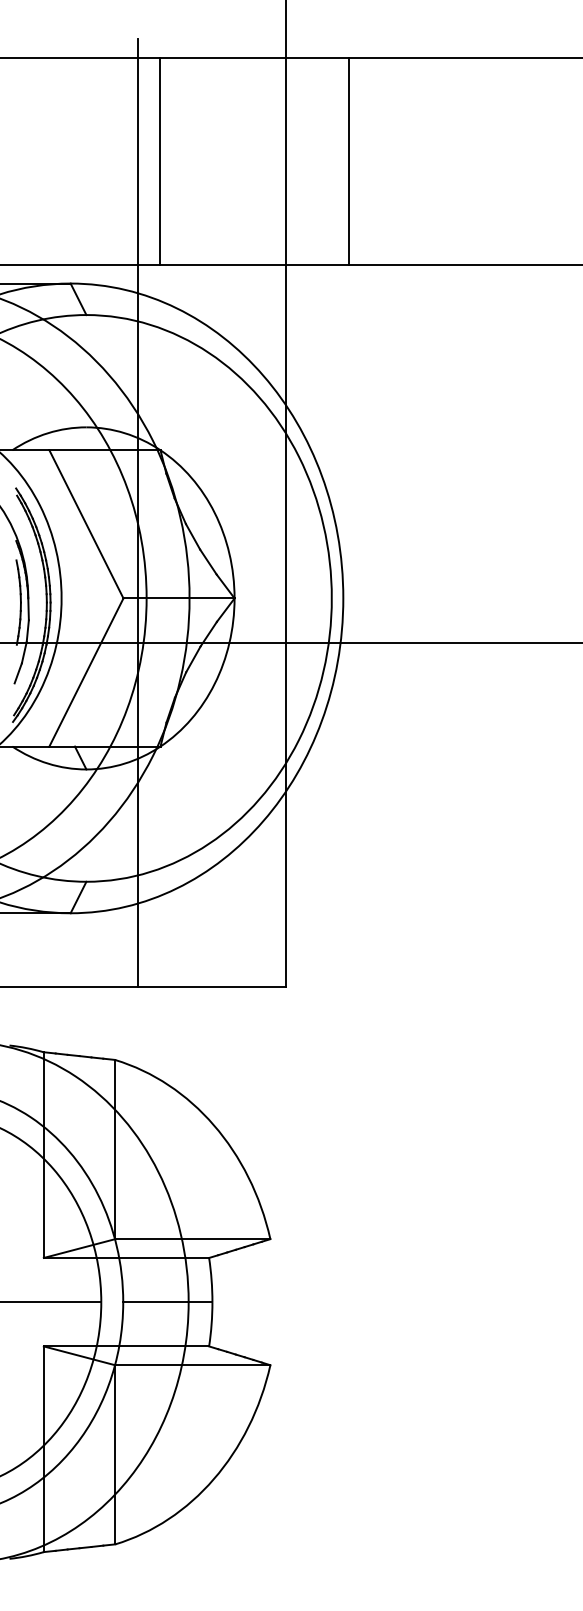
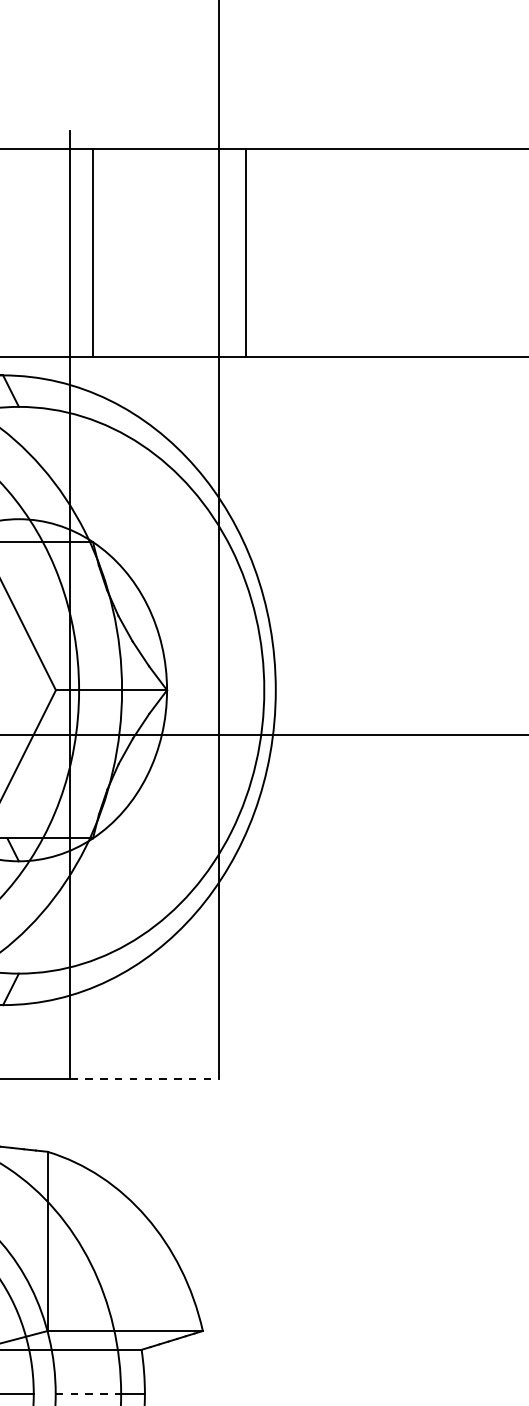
line: (348, 161) -> (245, 253), moved
line: (212, 987) -> (144, 1079), solid -> dashed
line: (155, 1302) -> (87, 1394), solid -> dashed

